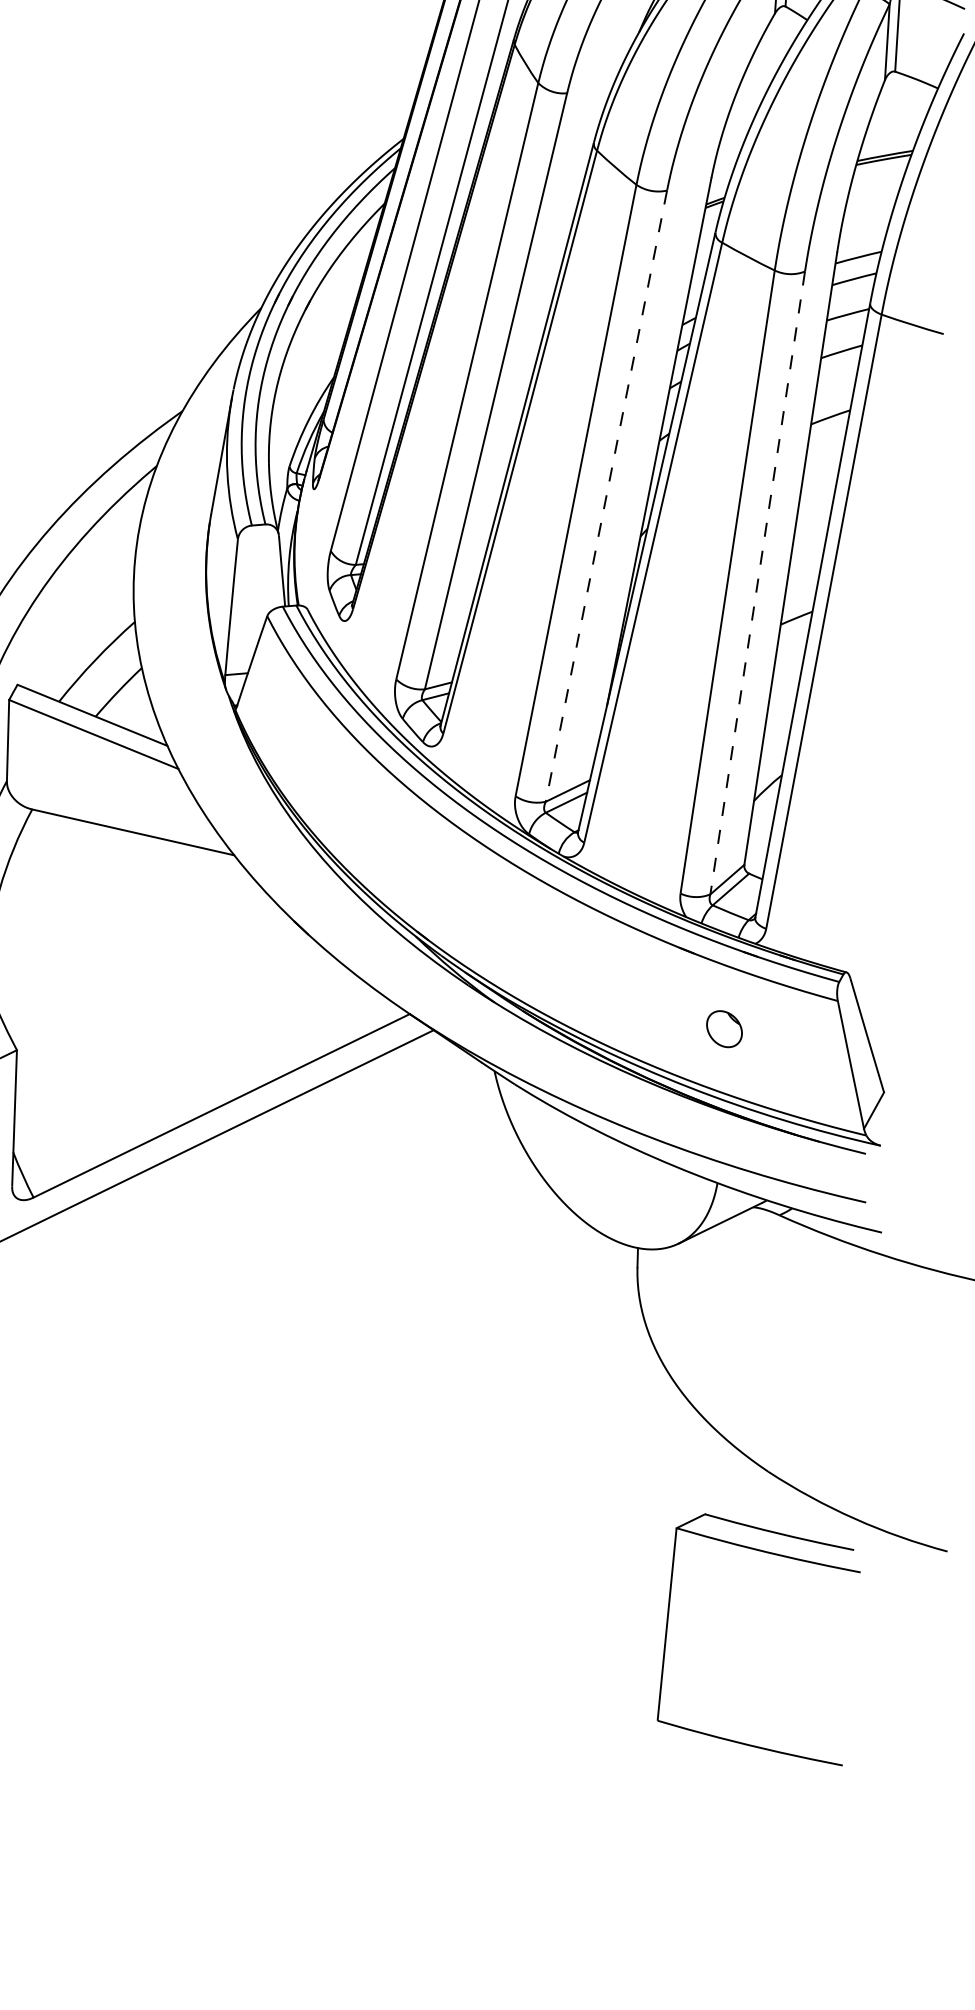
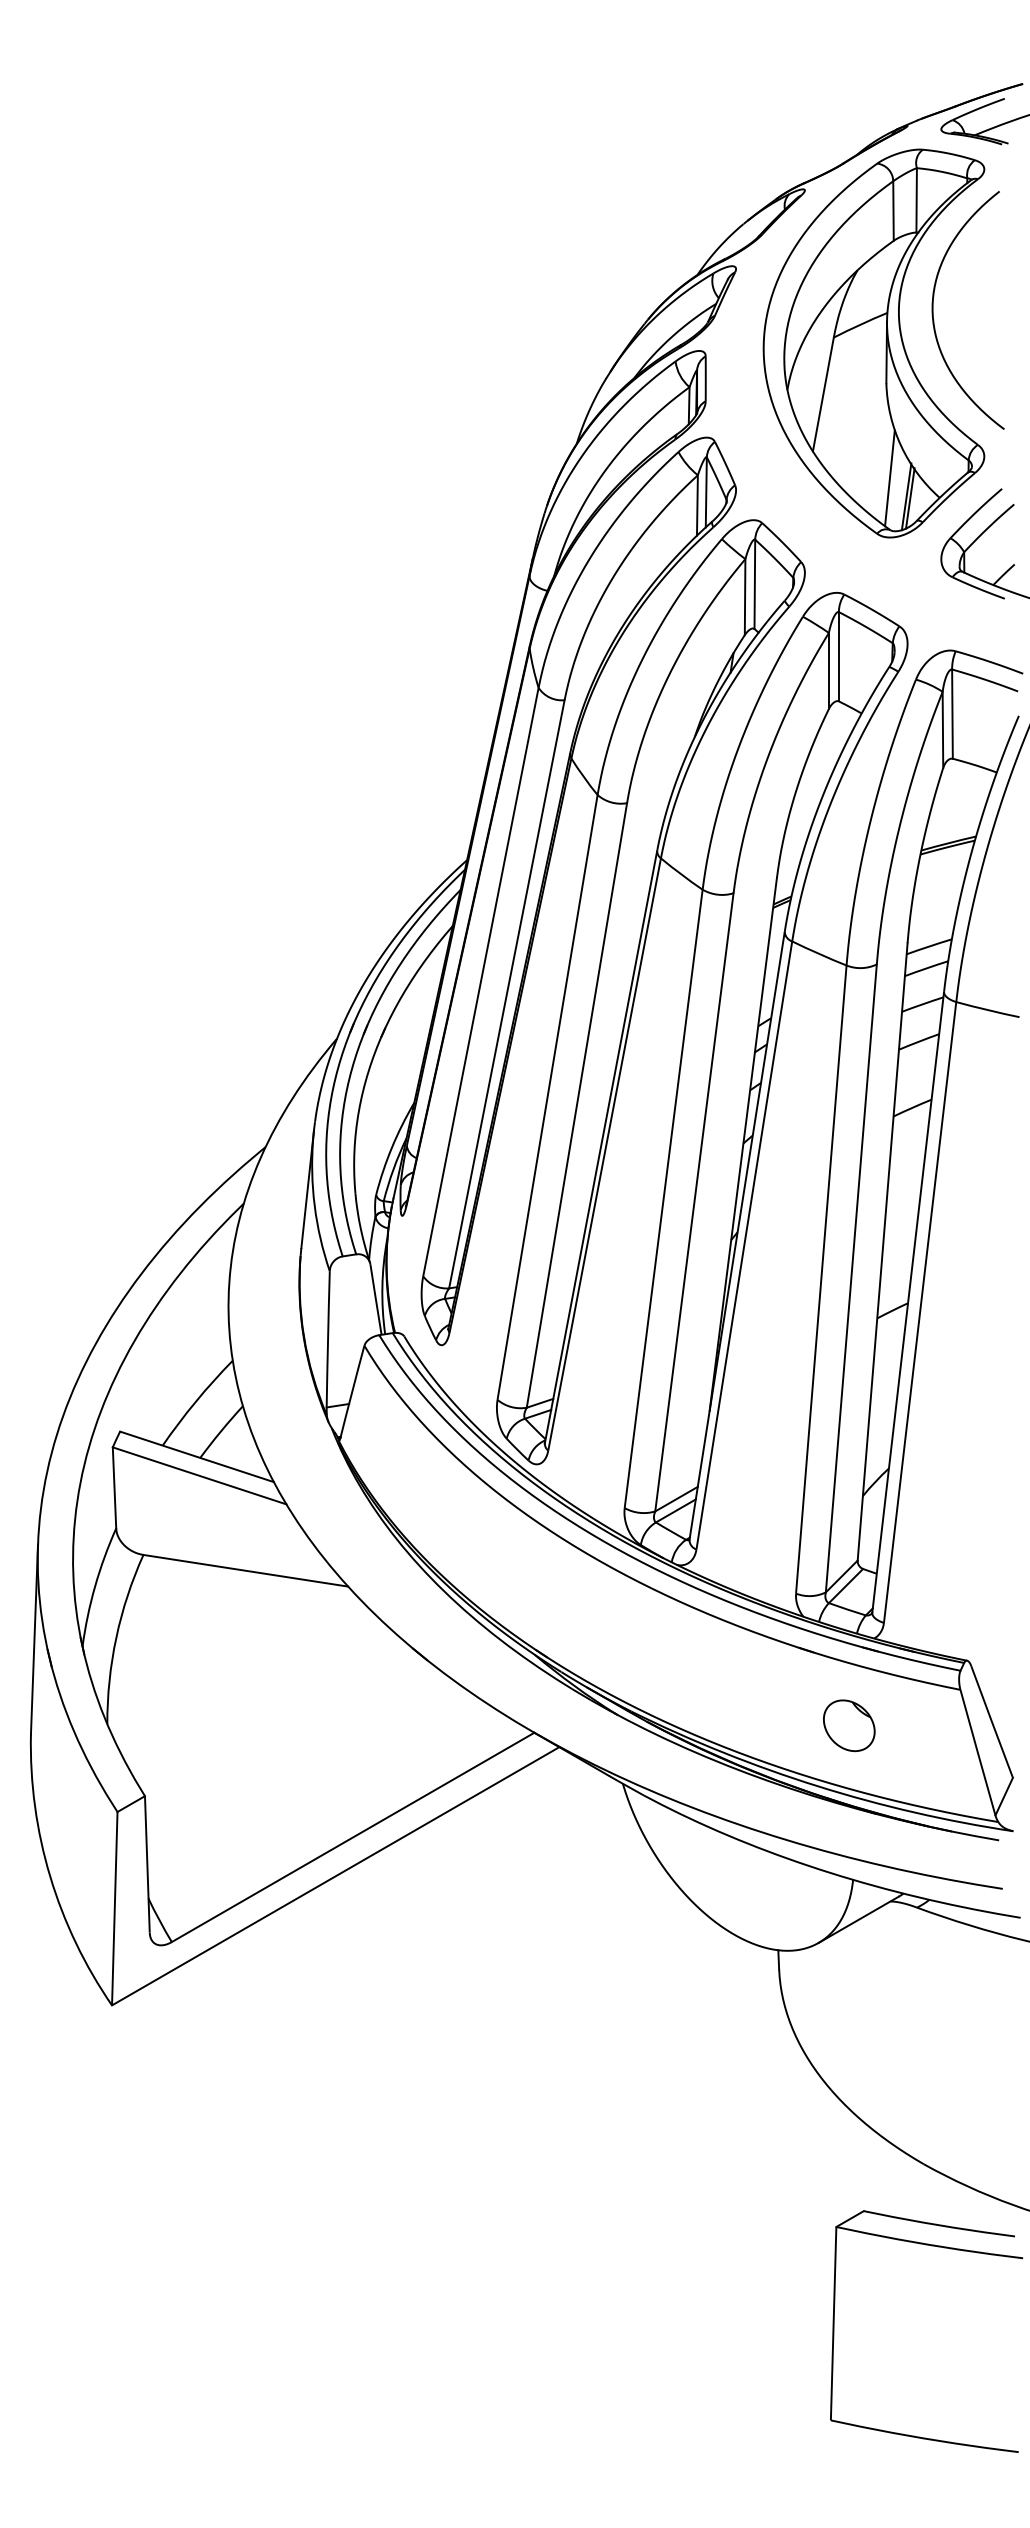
line: (606, 496) -> (694, 1202), dashed -> solid
line: (757, 583) -> (851, 1278), dashed -> solid
part: (724, 1028) -> (849, 1725), size x1.43

